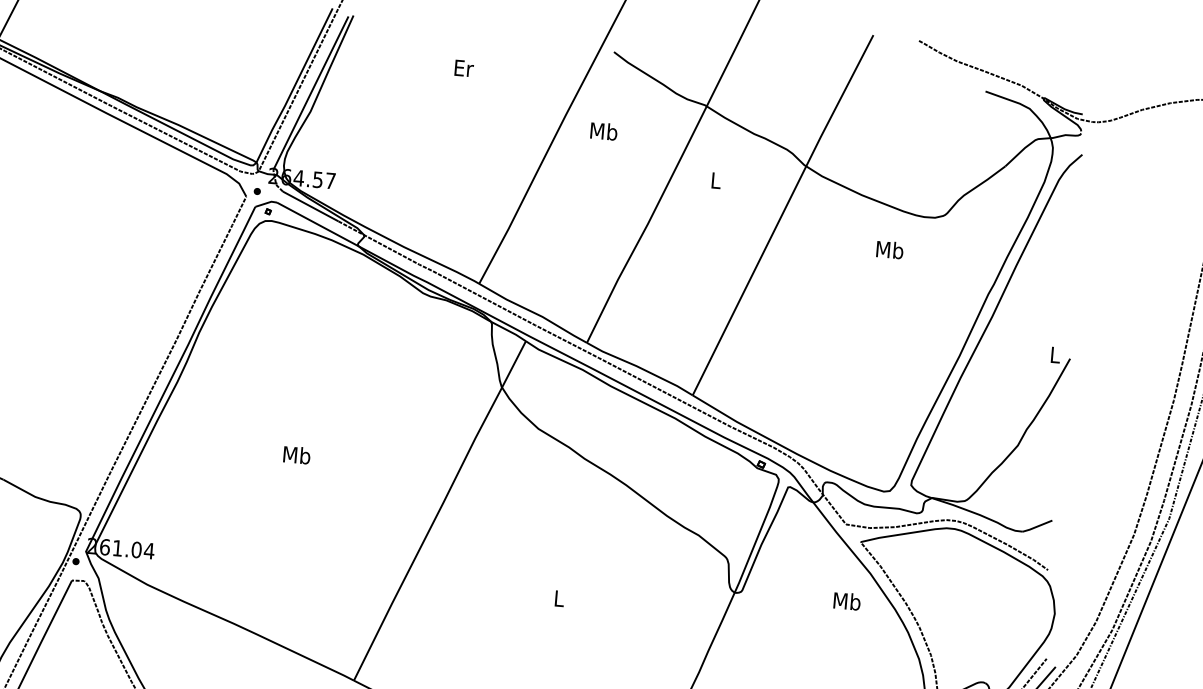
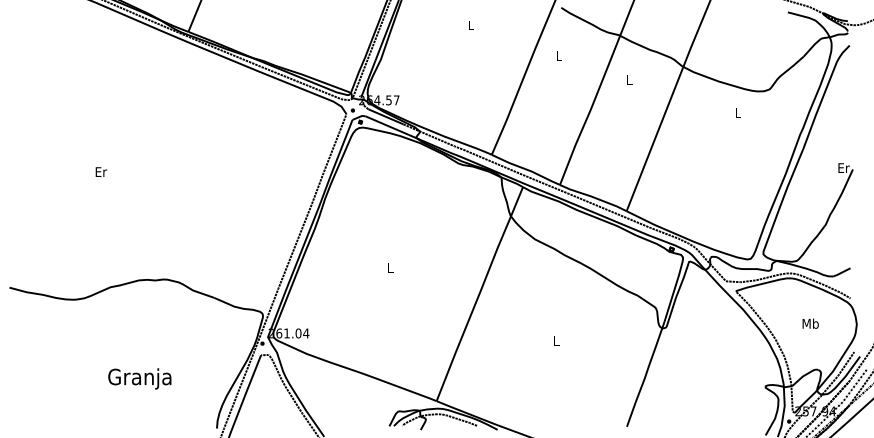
text: (464, 68) -> (471, 25), Er -> L
text: (604, 131) -> (559, 56), Mb -> L
text: (890, 250) -> (738, 113), Mb -> L
text: (1055, 354) -> (843, 167), L -> Er
text: (296, 454) -> (390, 267), Mb -> L
text: (846, 600) -> (810, 323), moved

